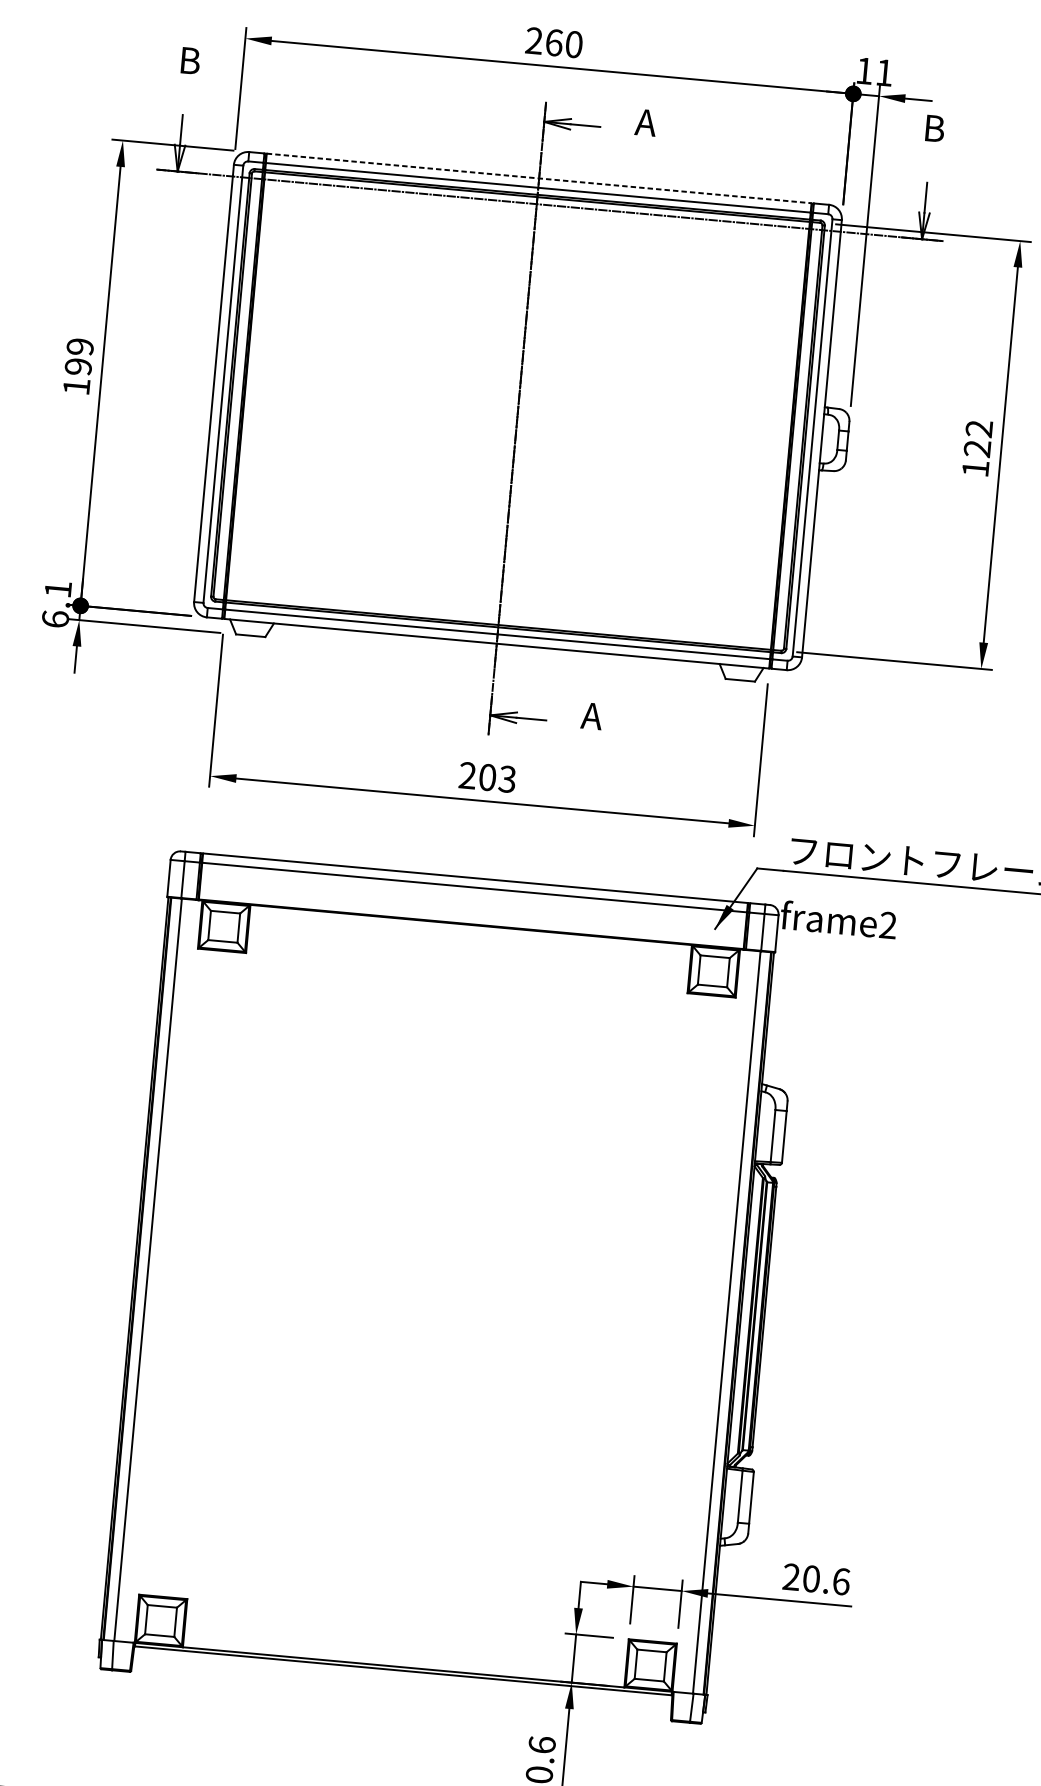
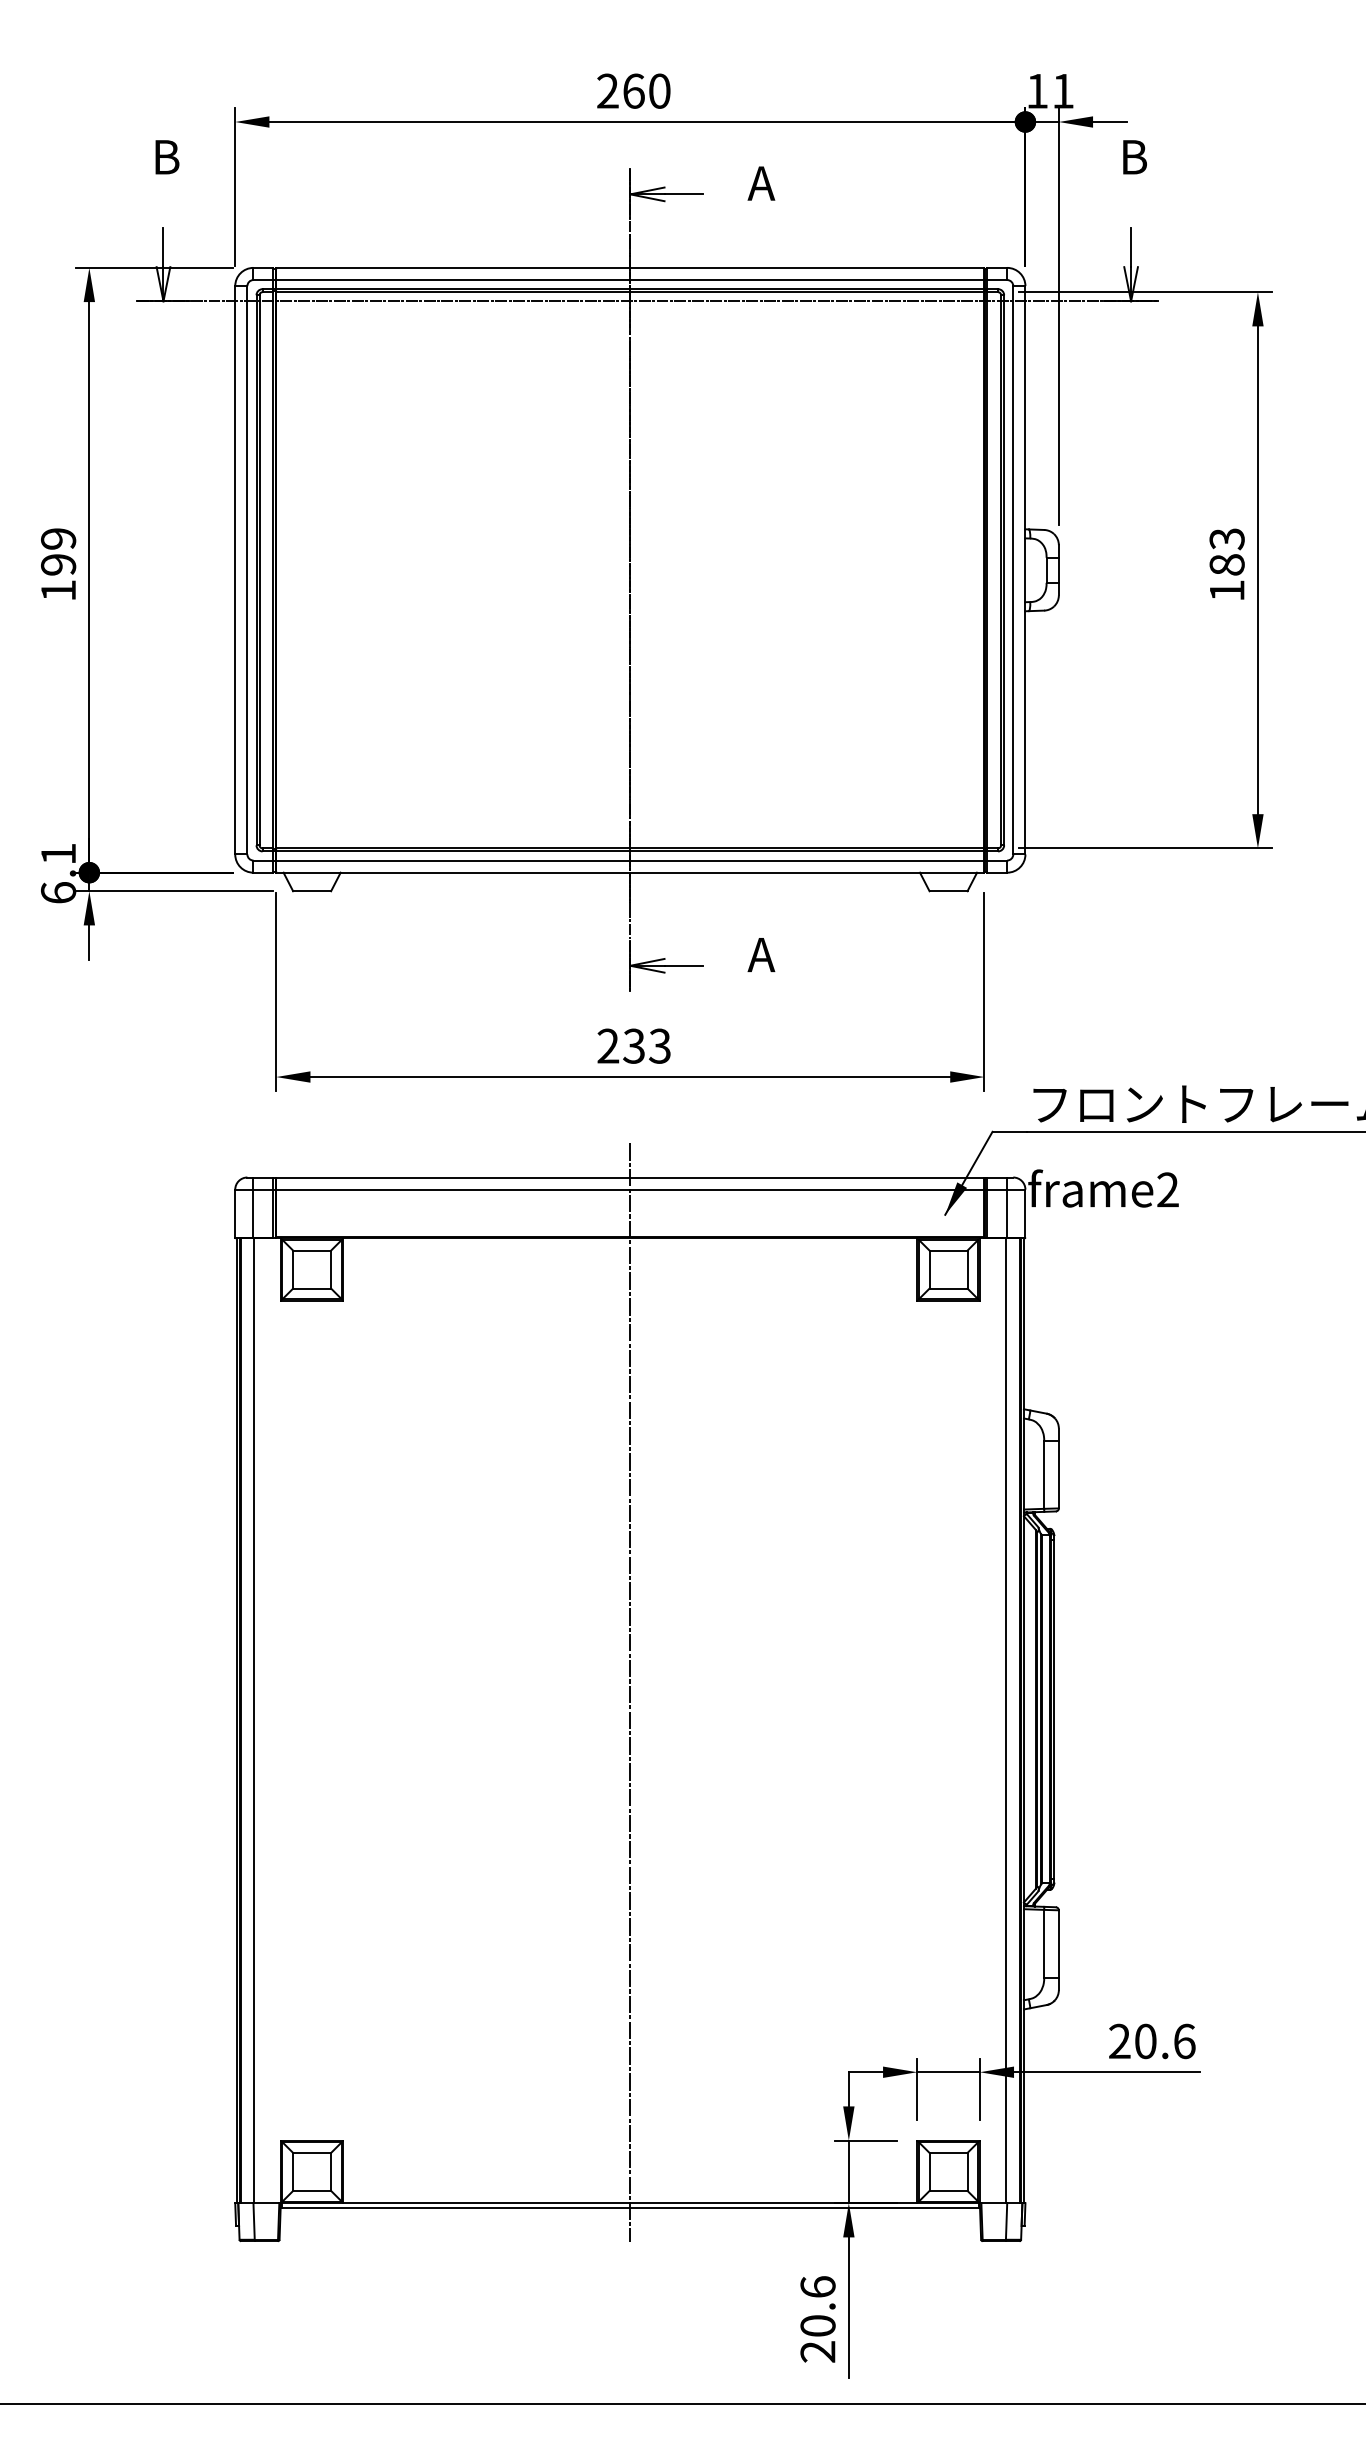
line: (539, 178) -> (630, 267), dashed -> solid
text: (977, 438) -> (1226, 551), 122 -> 183
text: (487, 776) -> (633, 1045), 203 -> 233
line: (439, 1274) -> (630, 1692), added

